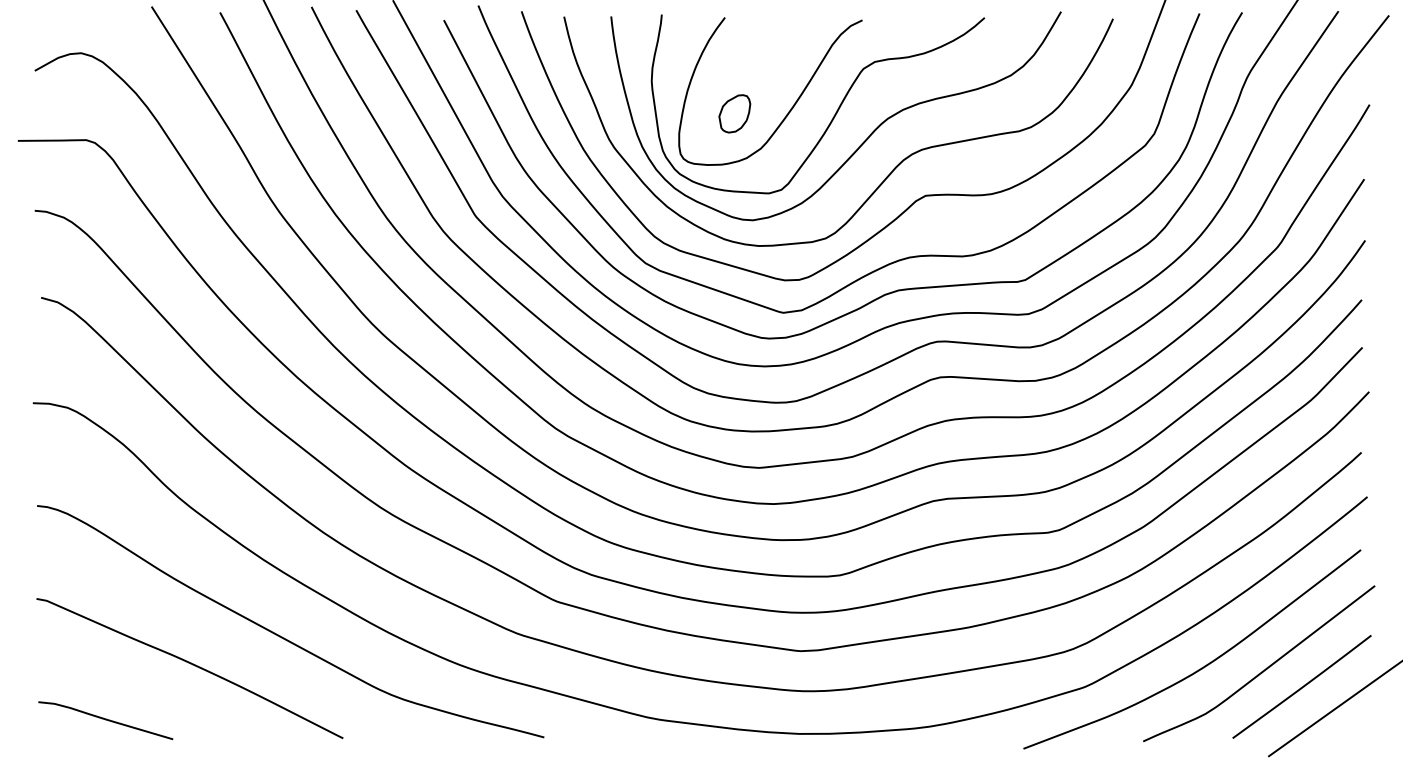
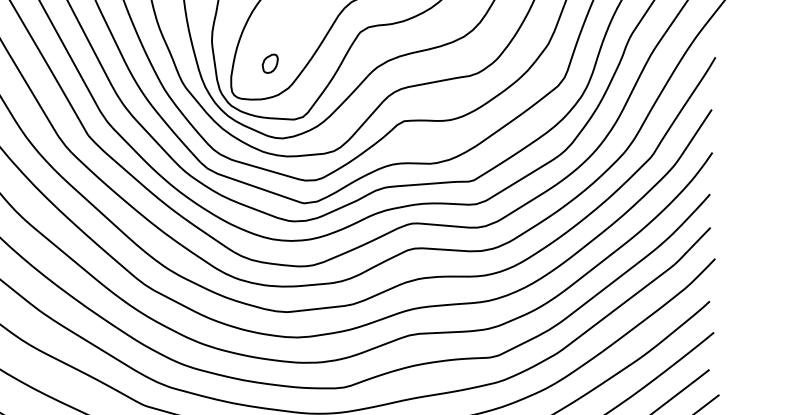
part: (734, 113) -> (270, 63), size x0.7

